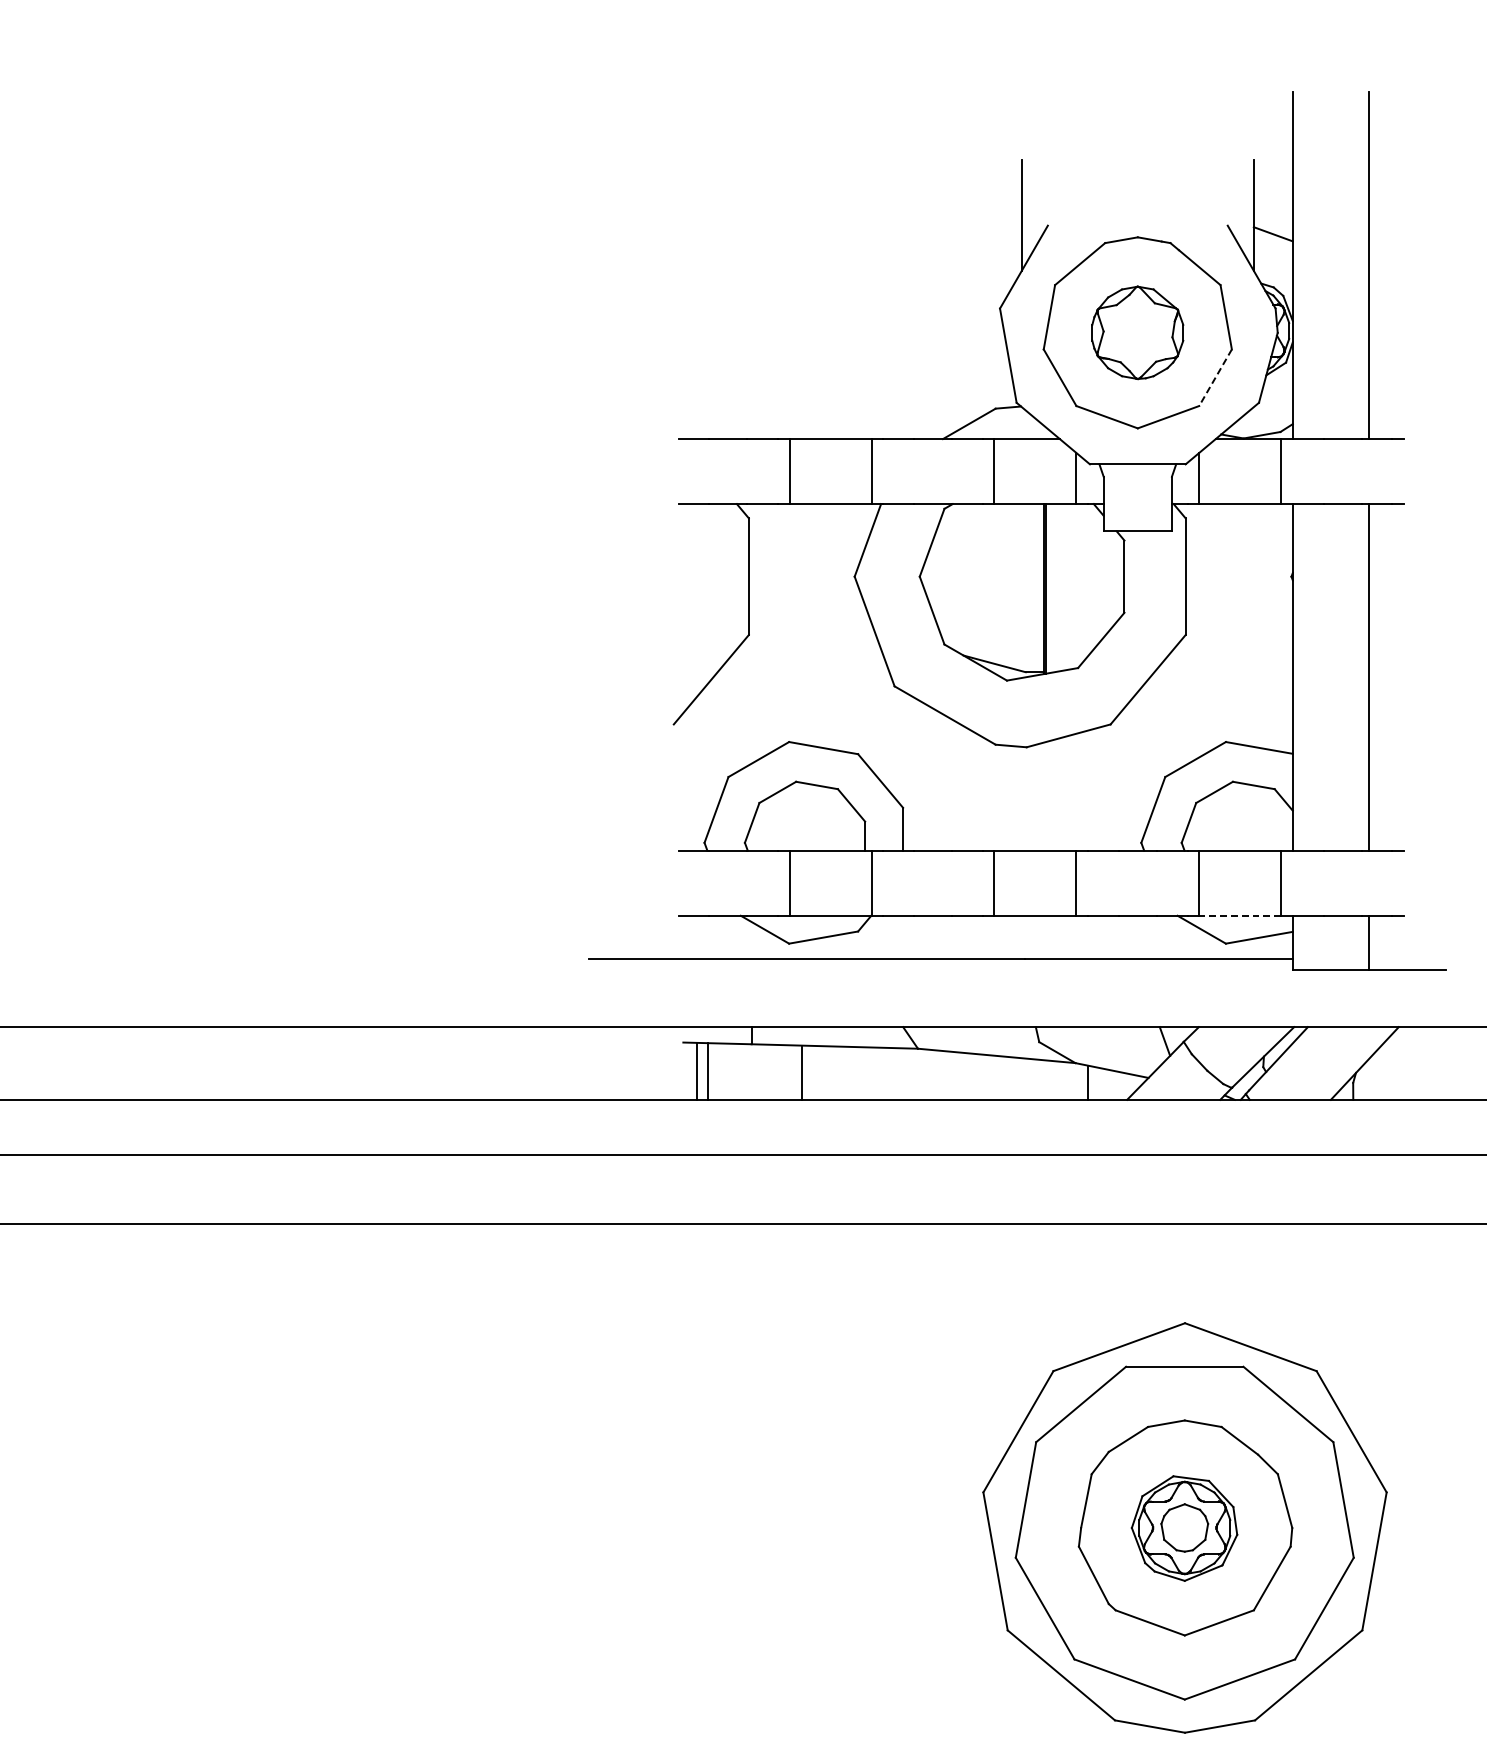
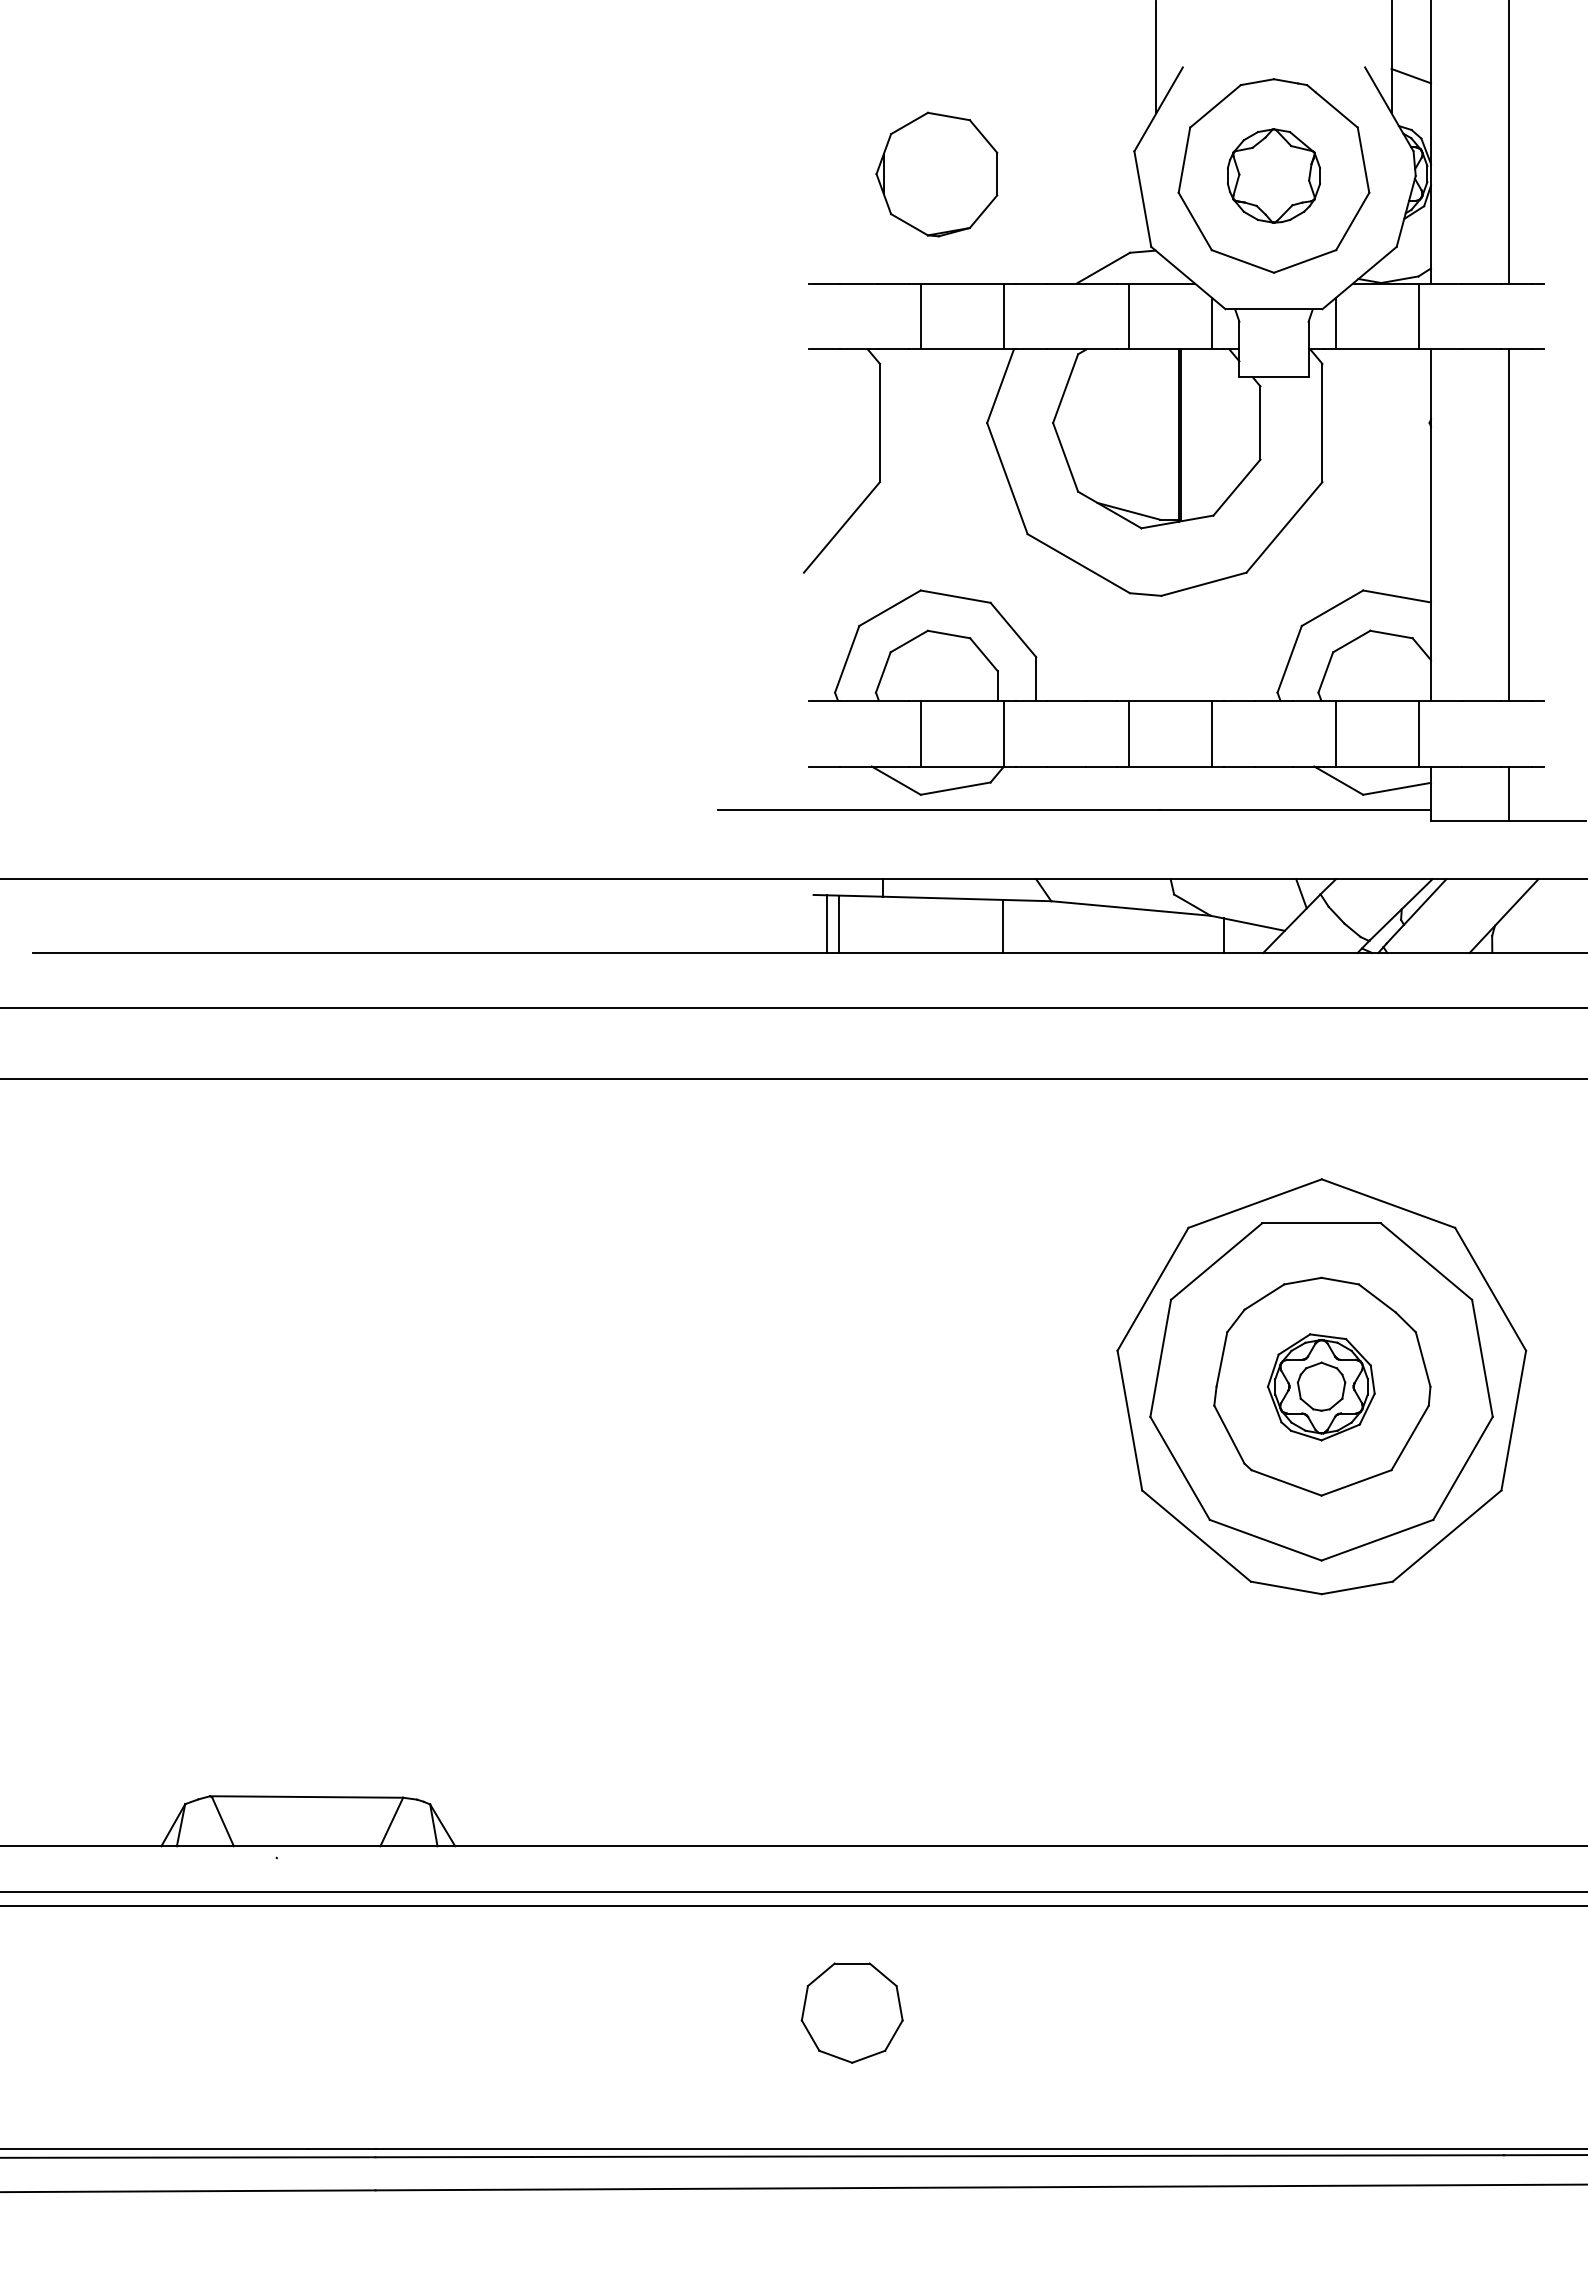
part: (804, 331) -> (936, 174), added
line: (1215, 377) -> (1352, 221), dashed -> solid
line: (1239, 915) -> (1377, 766), dashed -> solid
line: (802, 1073) -> (1003, 926), moved

